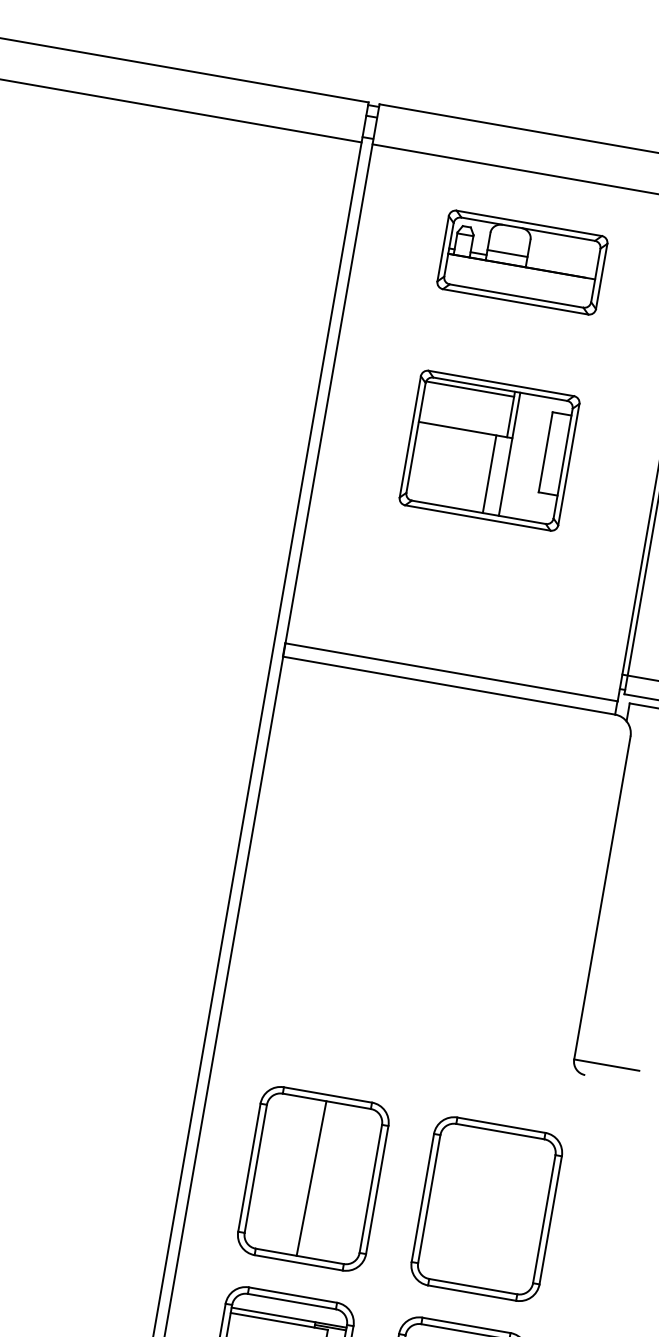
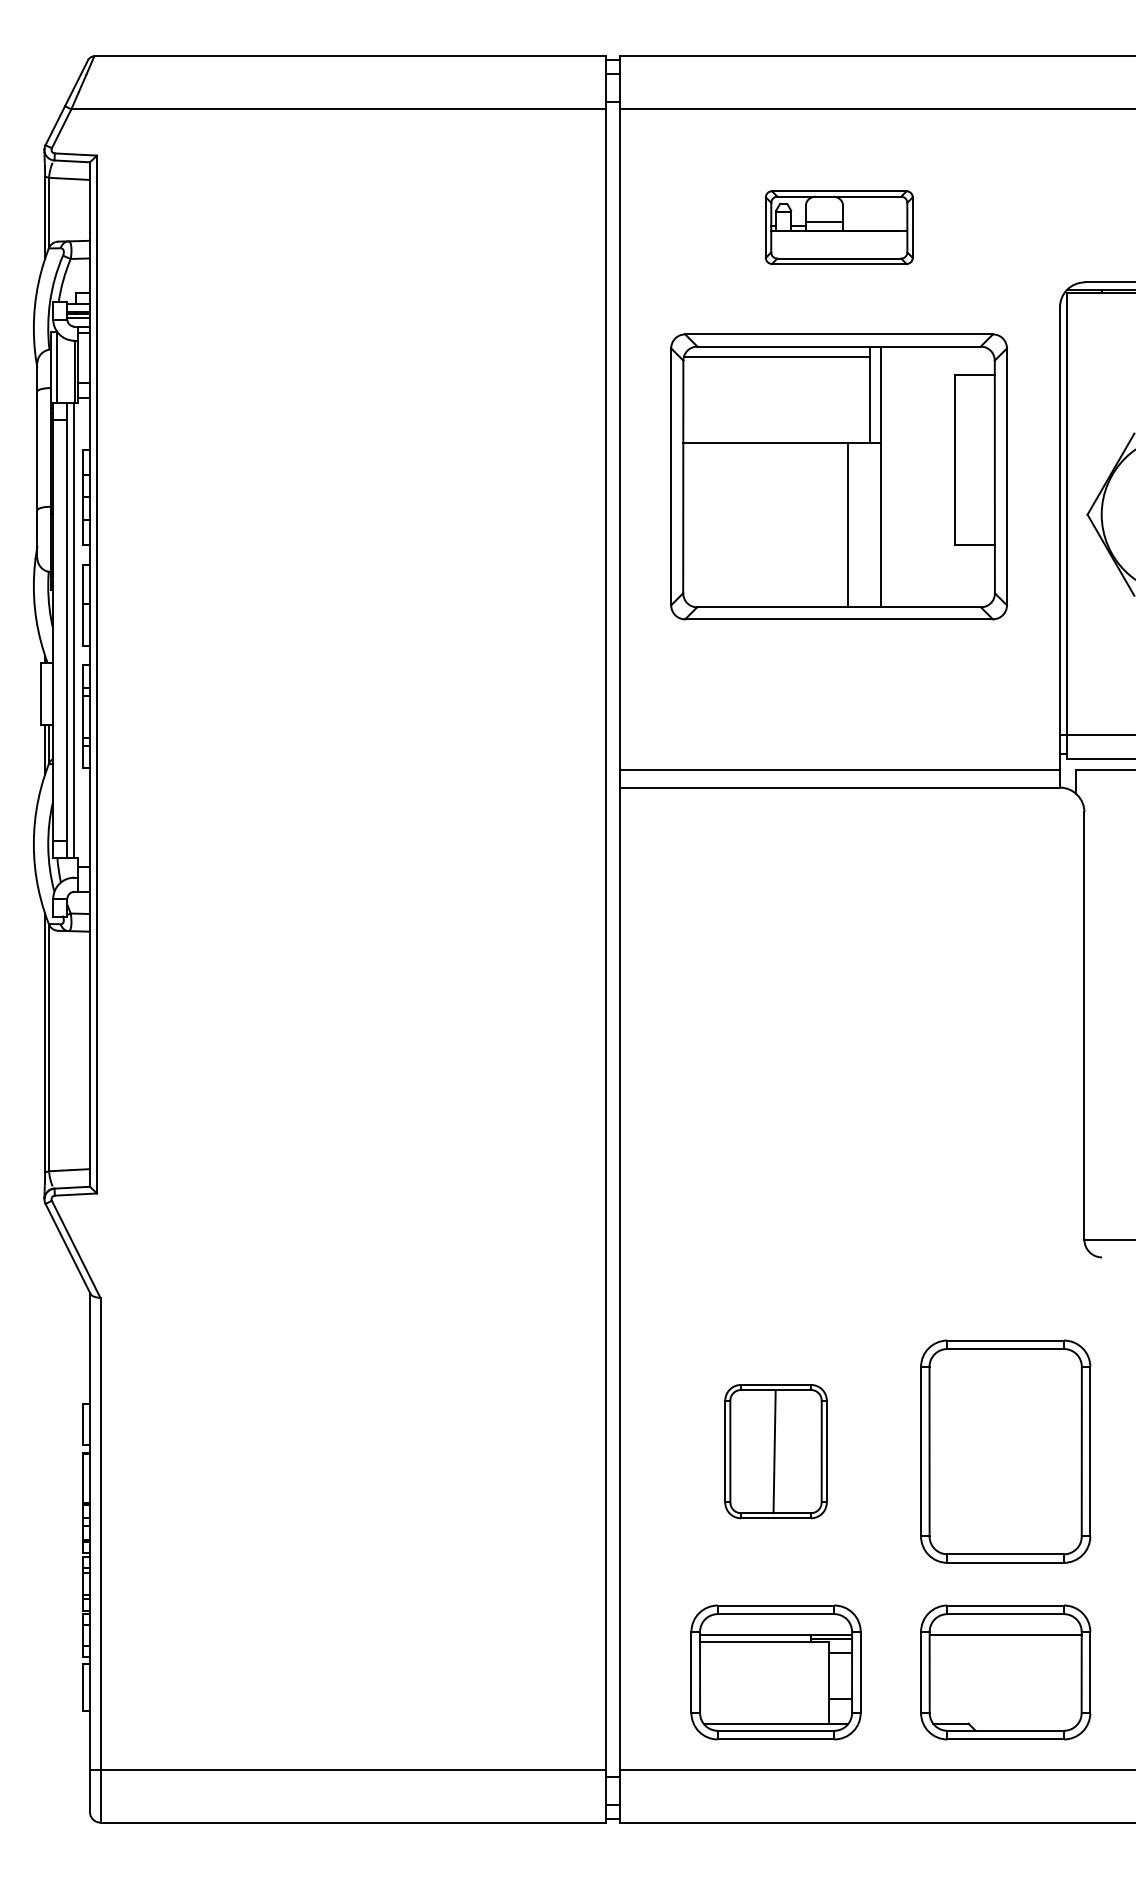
part: (522, 262) -> (839, 227), size x0.7
part: (489, 450) -> (839, 476), size x1.6
part: (312, 1178) -> (775, 1451), size x0.6

